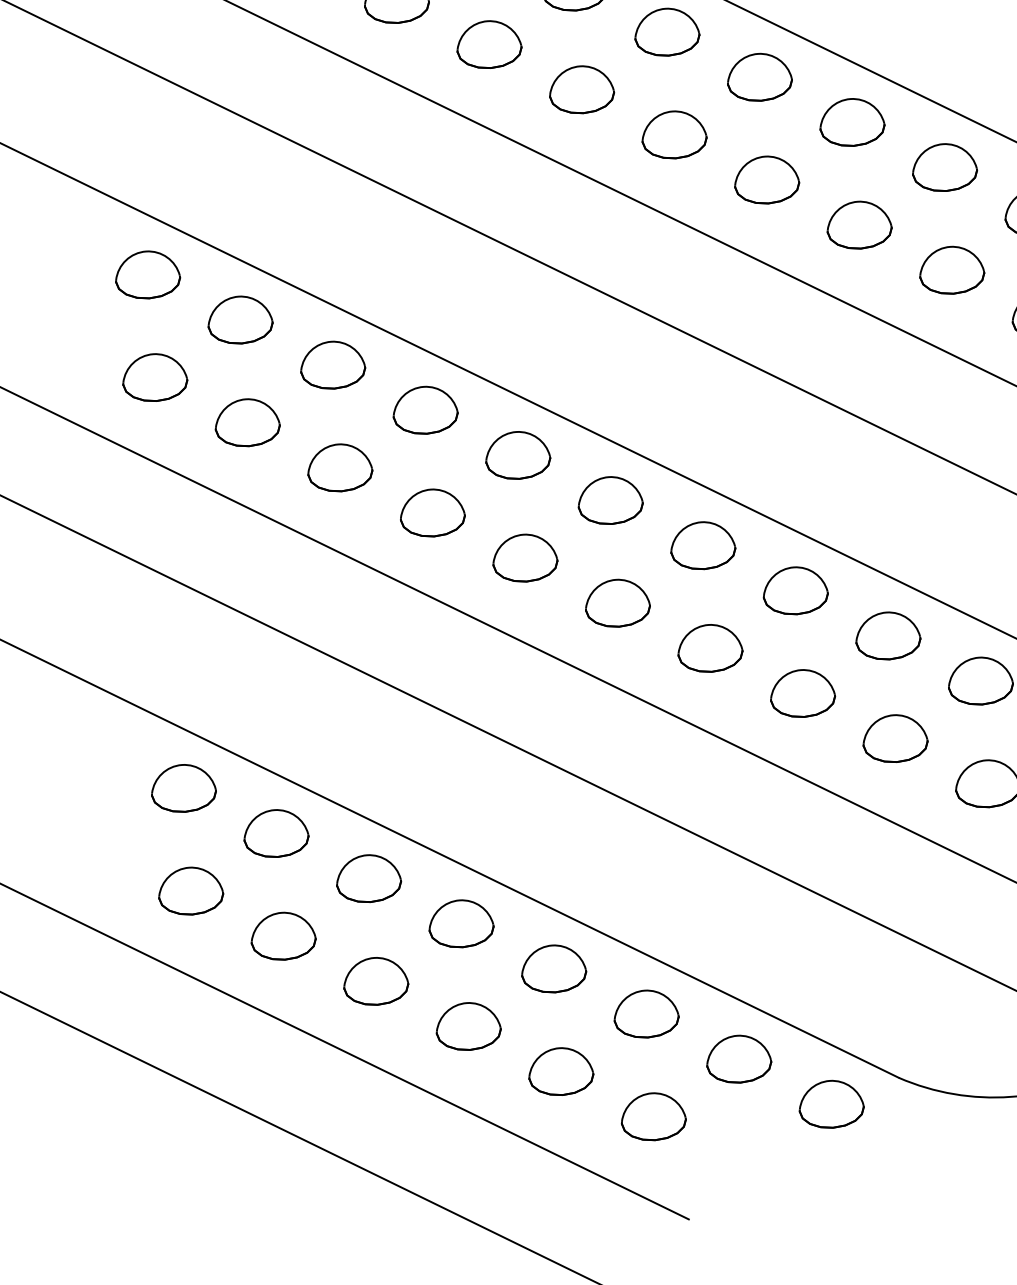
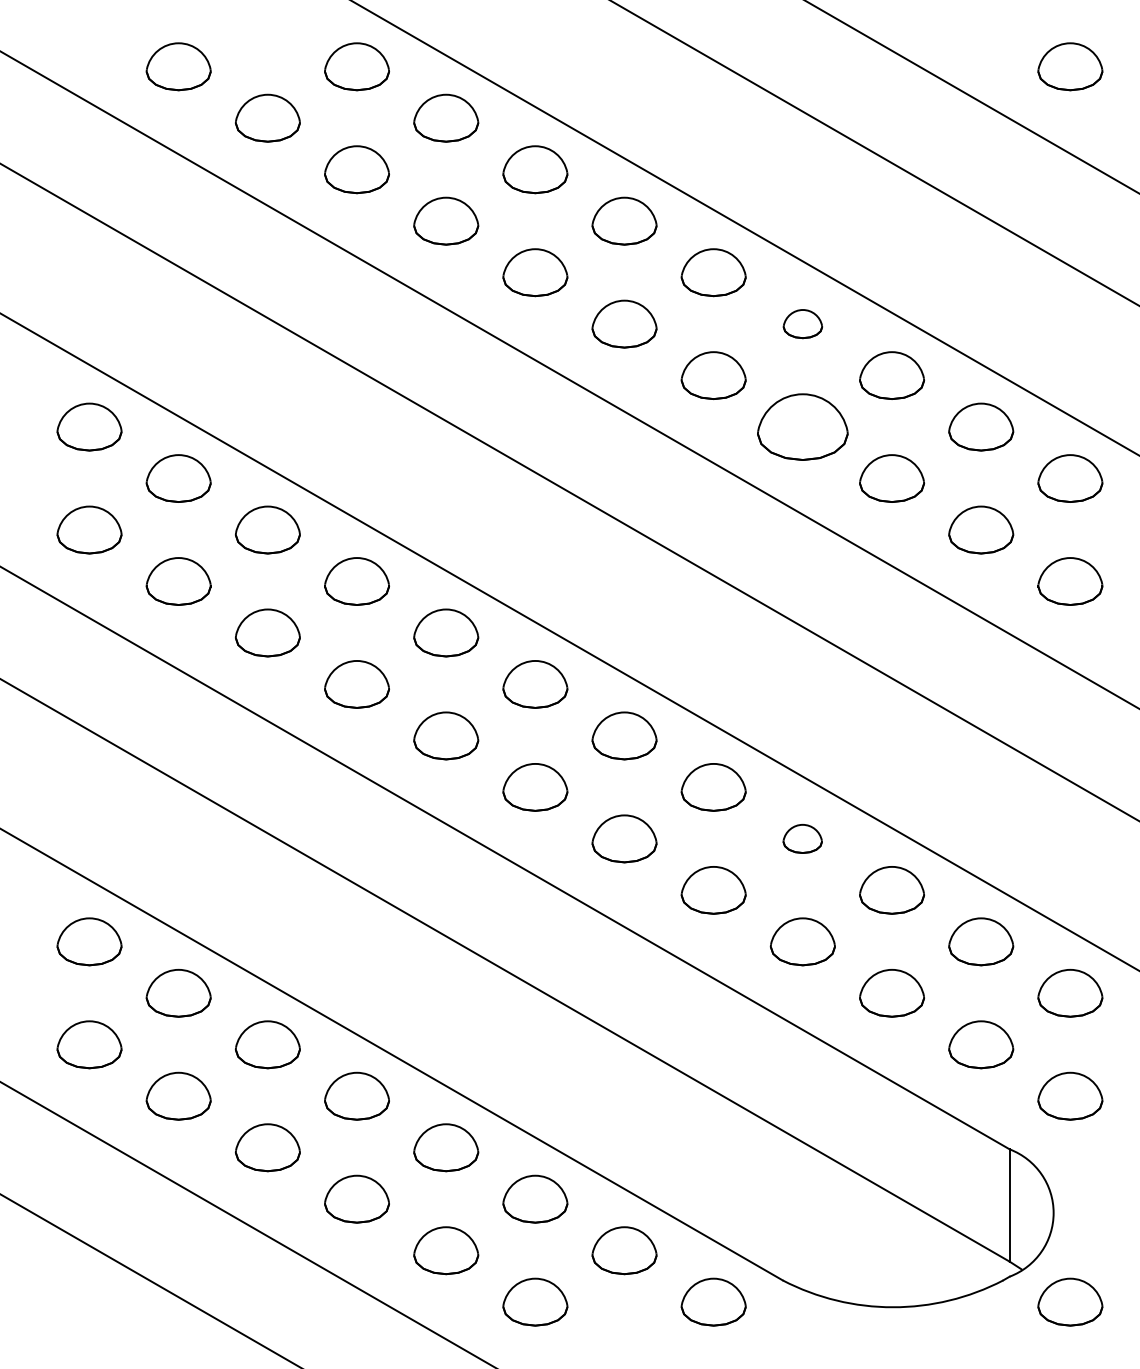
part: (851, 121) -> (802, 323), size x0.6
part: (858, 224) -> (802, 426), size x1.4
part: (887, 635) -> (802, 838), size x0.6

